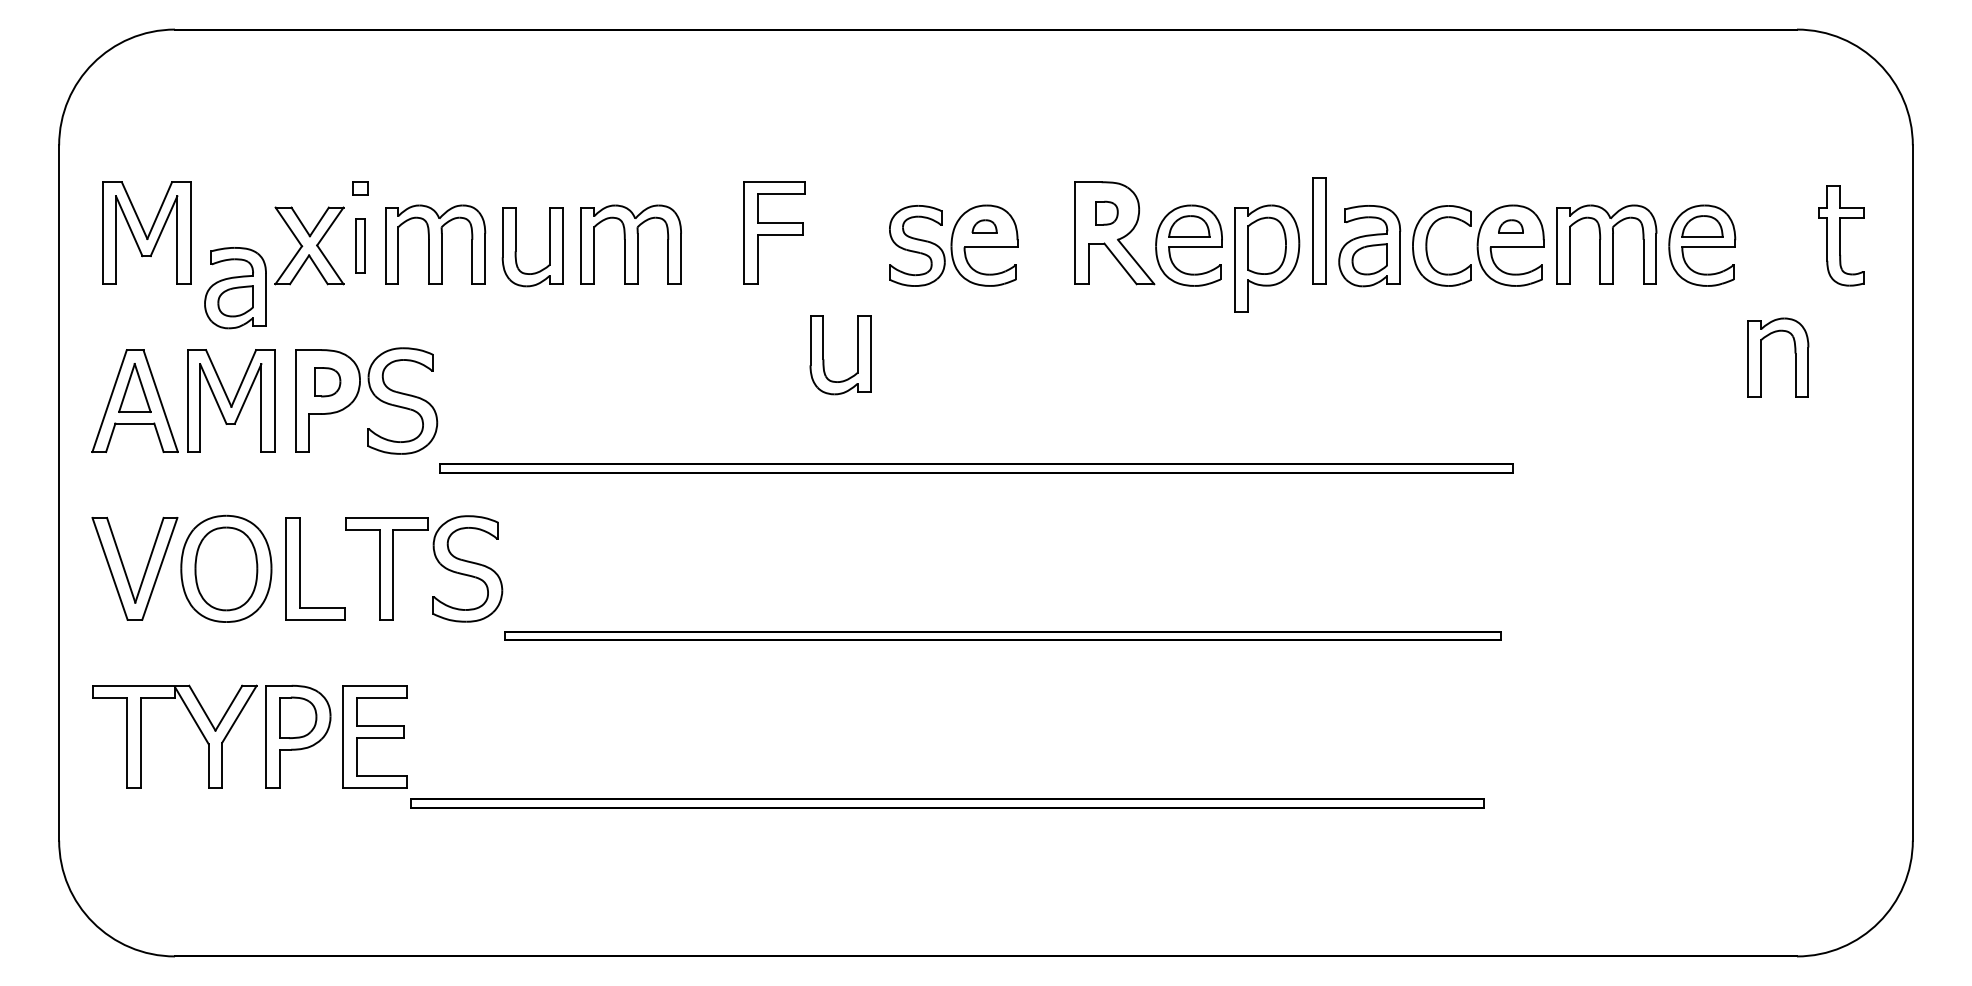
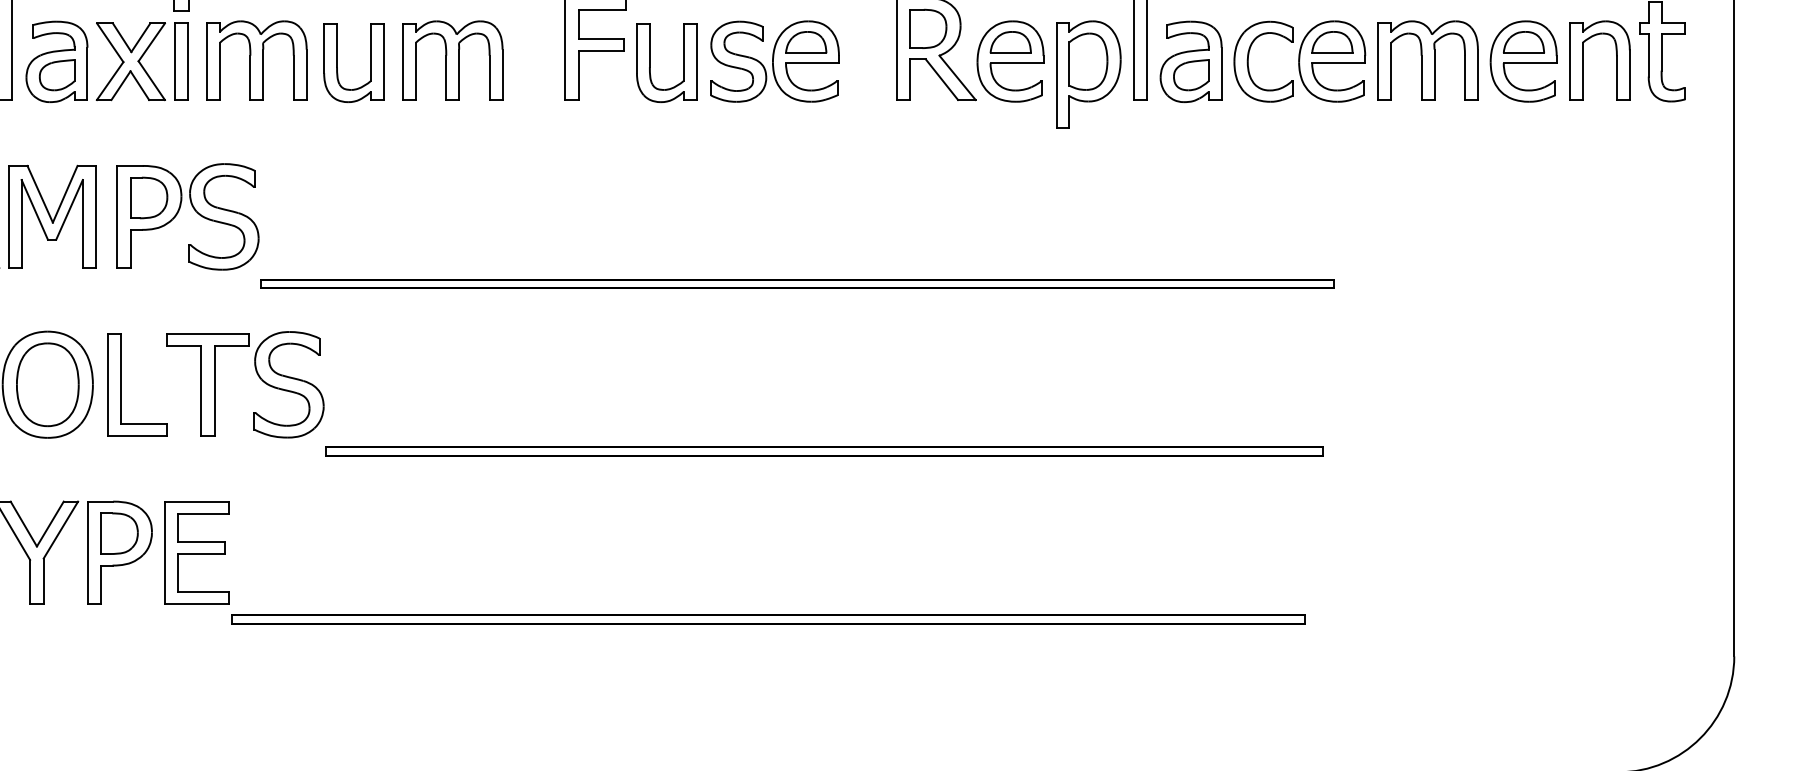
part: (1106, 213) -> (927, 29), size x1.67
part: (984, 226) -> (805, 42), size x1.67
part: (1510, 226) -> (1331, 42), size x1.67
part: (360, 245) -> (181, 61), size x1.43
part: (235, 288) -> (56, 62), moved
part: (1794, 353) -> (1615, 56), moved
part: (824, 359) -> (650, 67), moved
part: (327, 382) -> (148, 198), size x1.43

